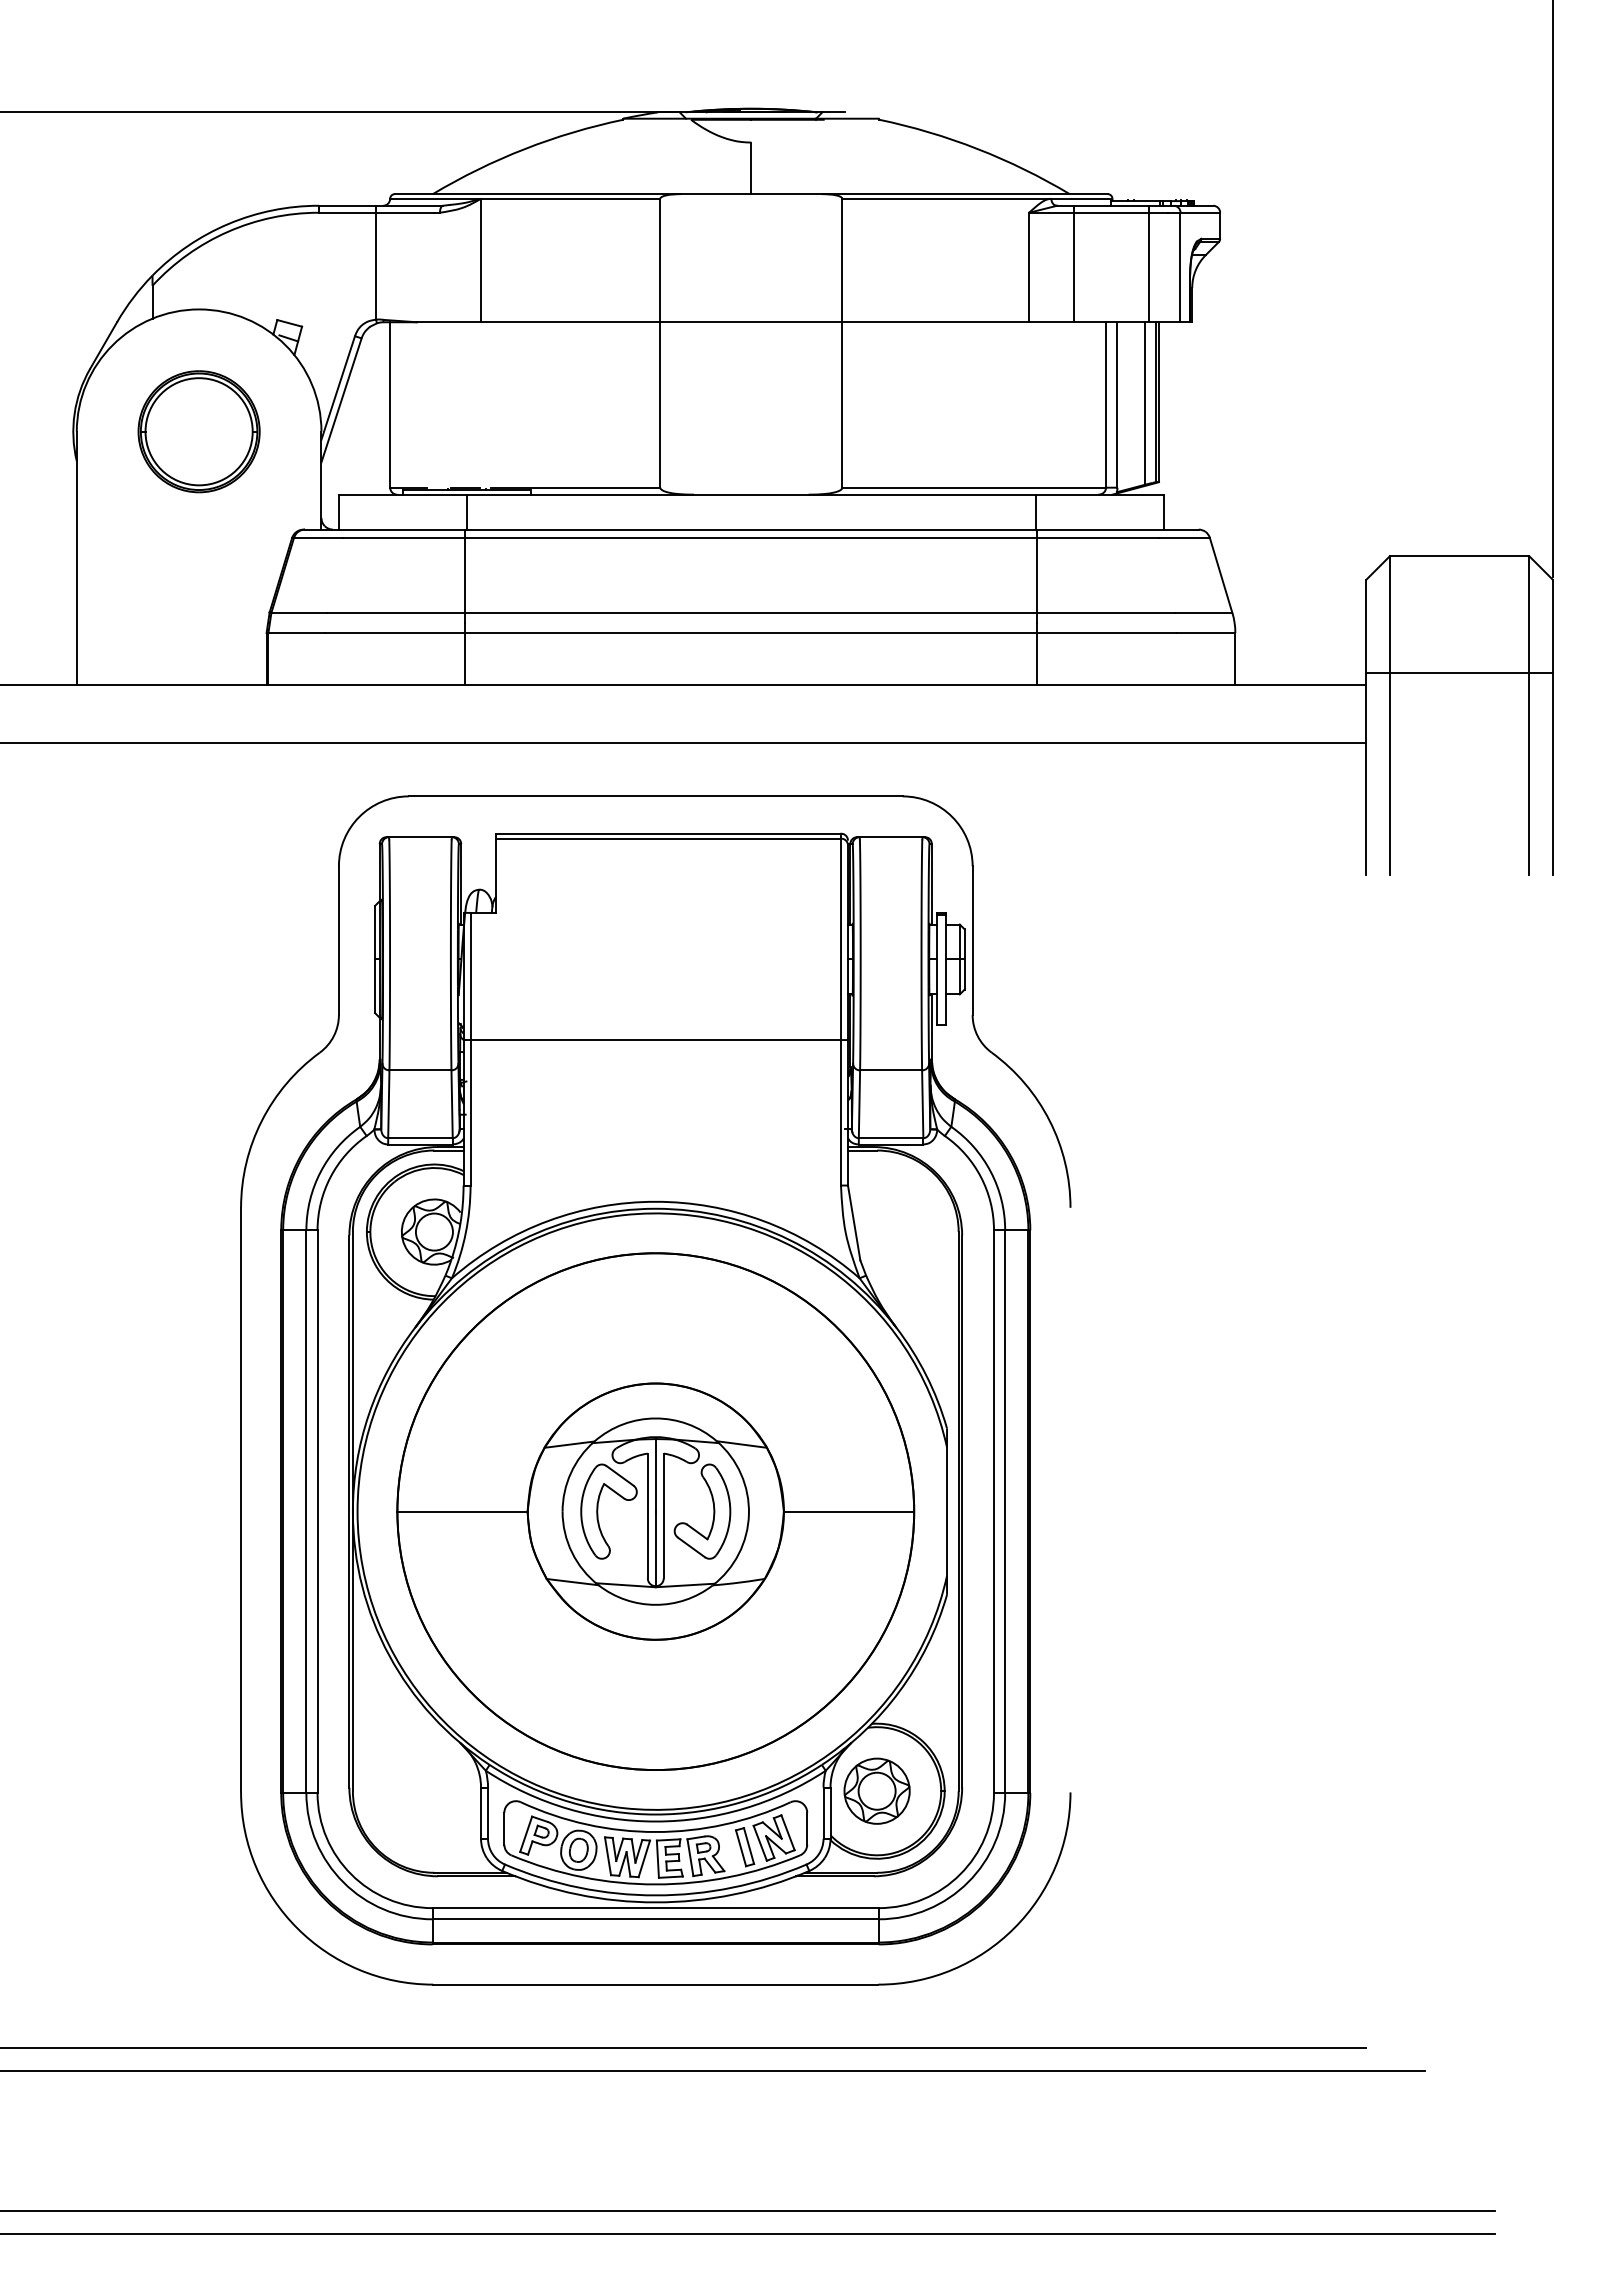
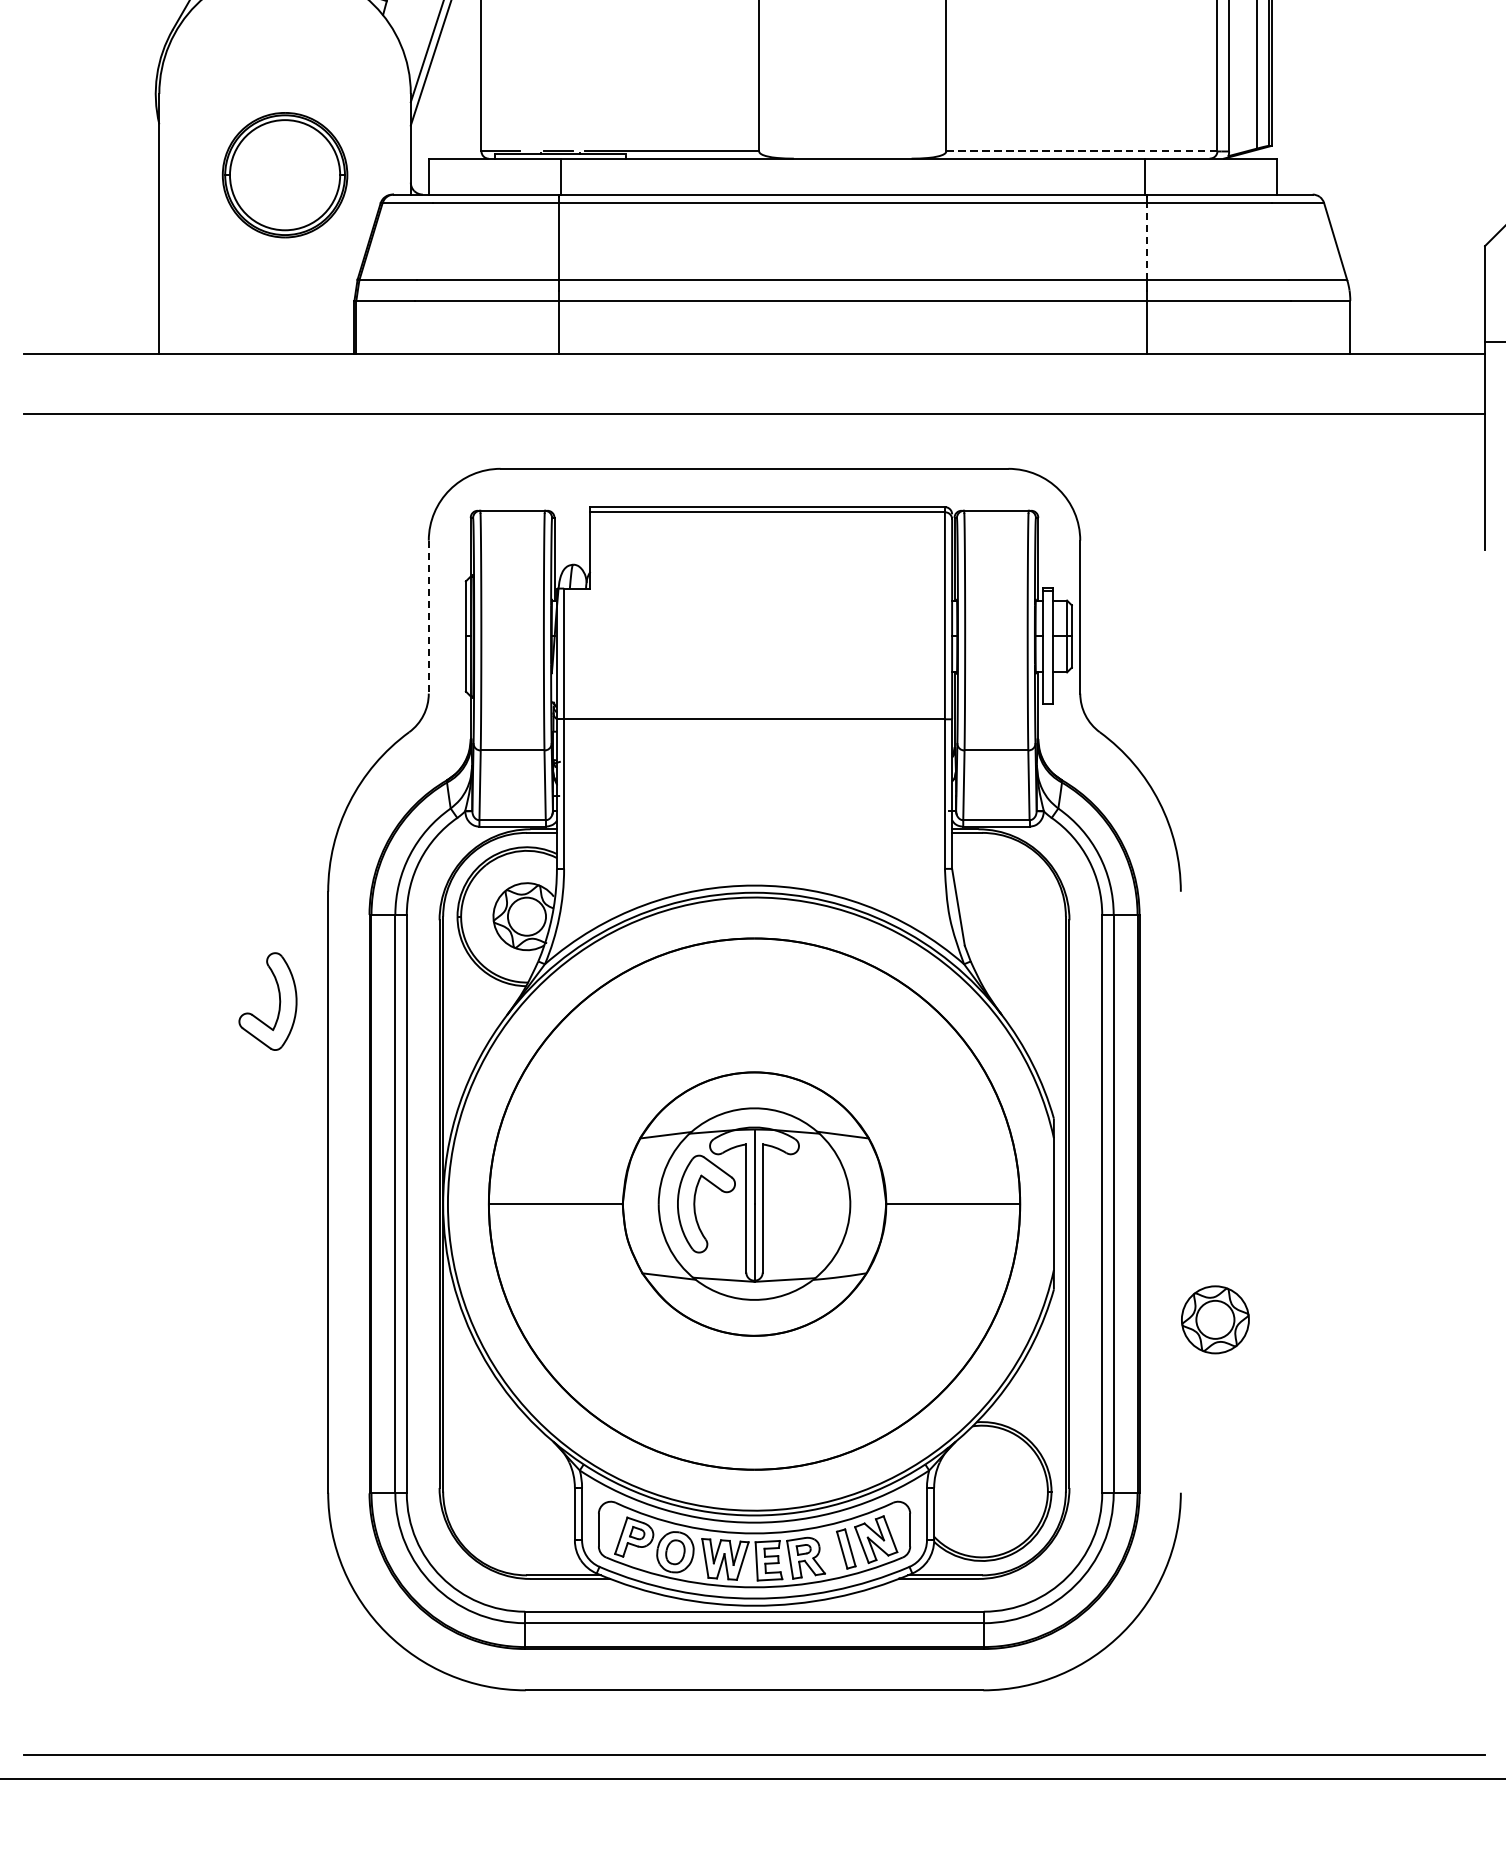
part: (198, 431) -> (284, 174), moved
line: (974, 487) -> (1082, 151), solid -> dashed
line: (1037, 575) -> (1146, 241), solid -> dashed
line: (338, 941) -> (428, 617), solid -> dashed
part: (713, 1511) -> (279, 1001), moved
part: (876, 1790) -> (1214, 1319), moved

